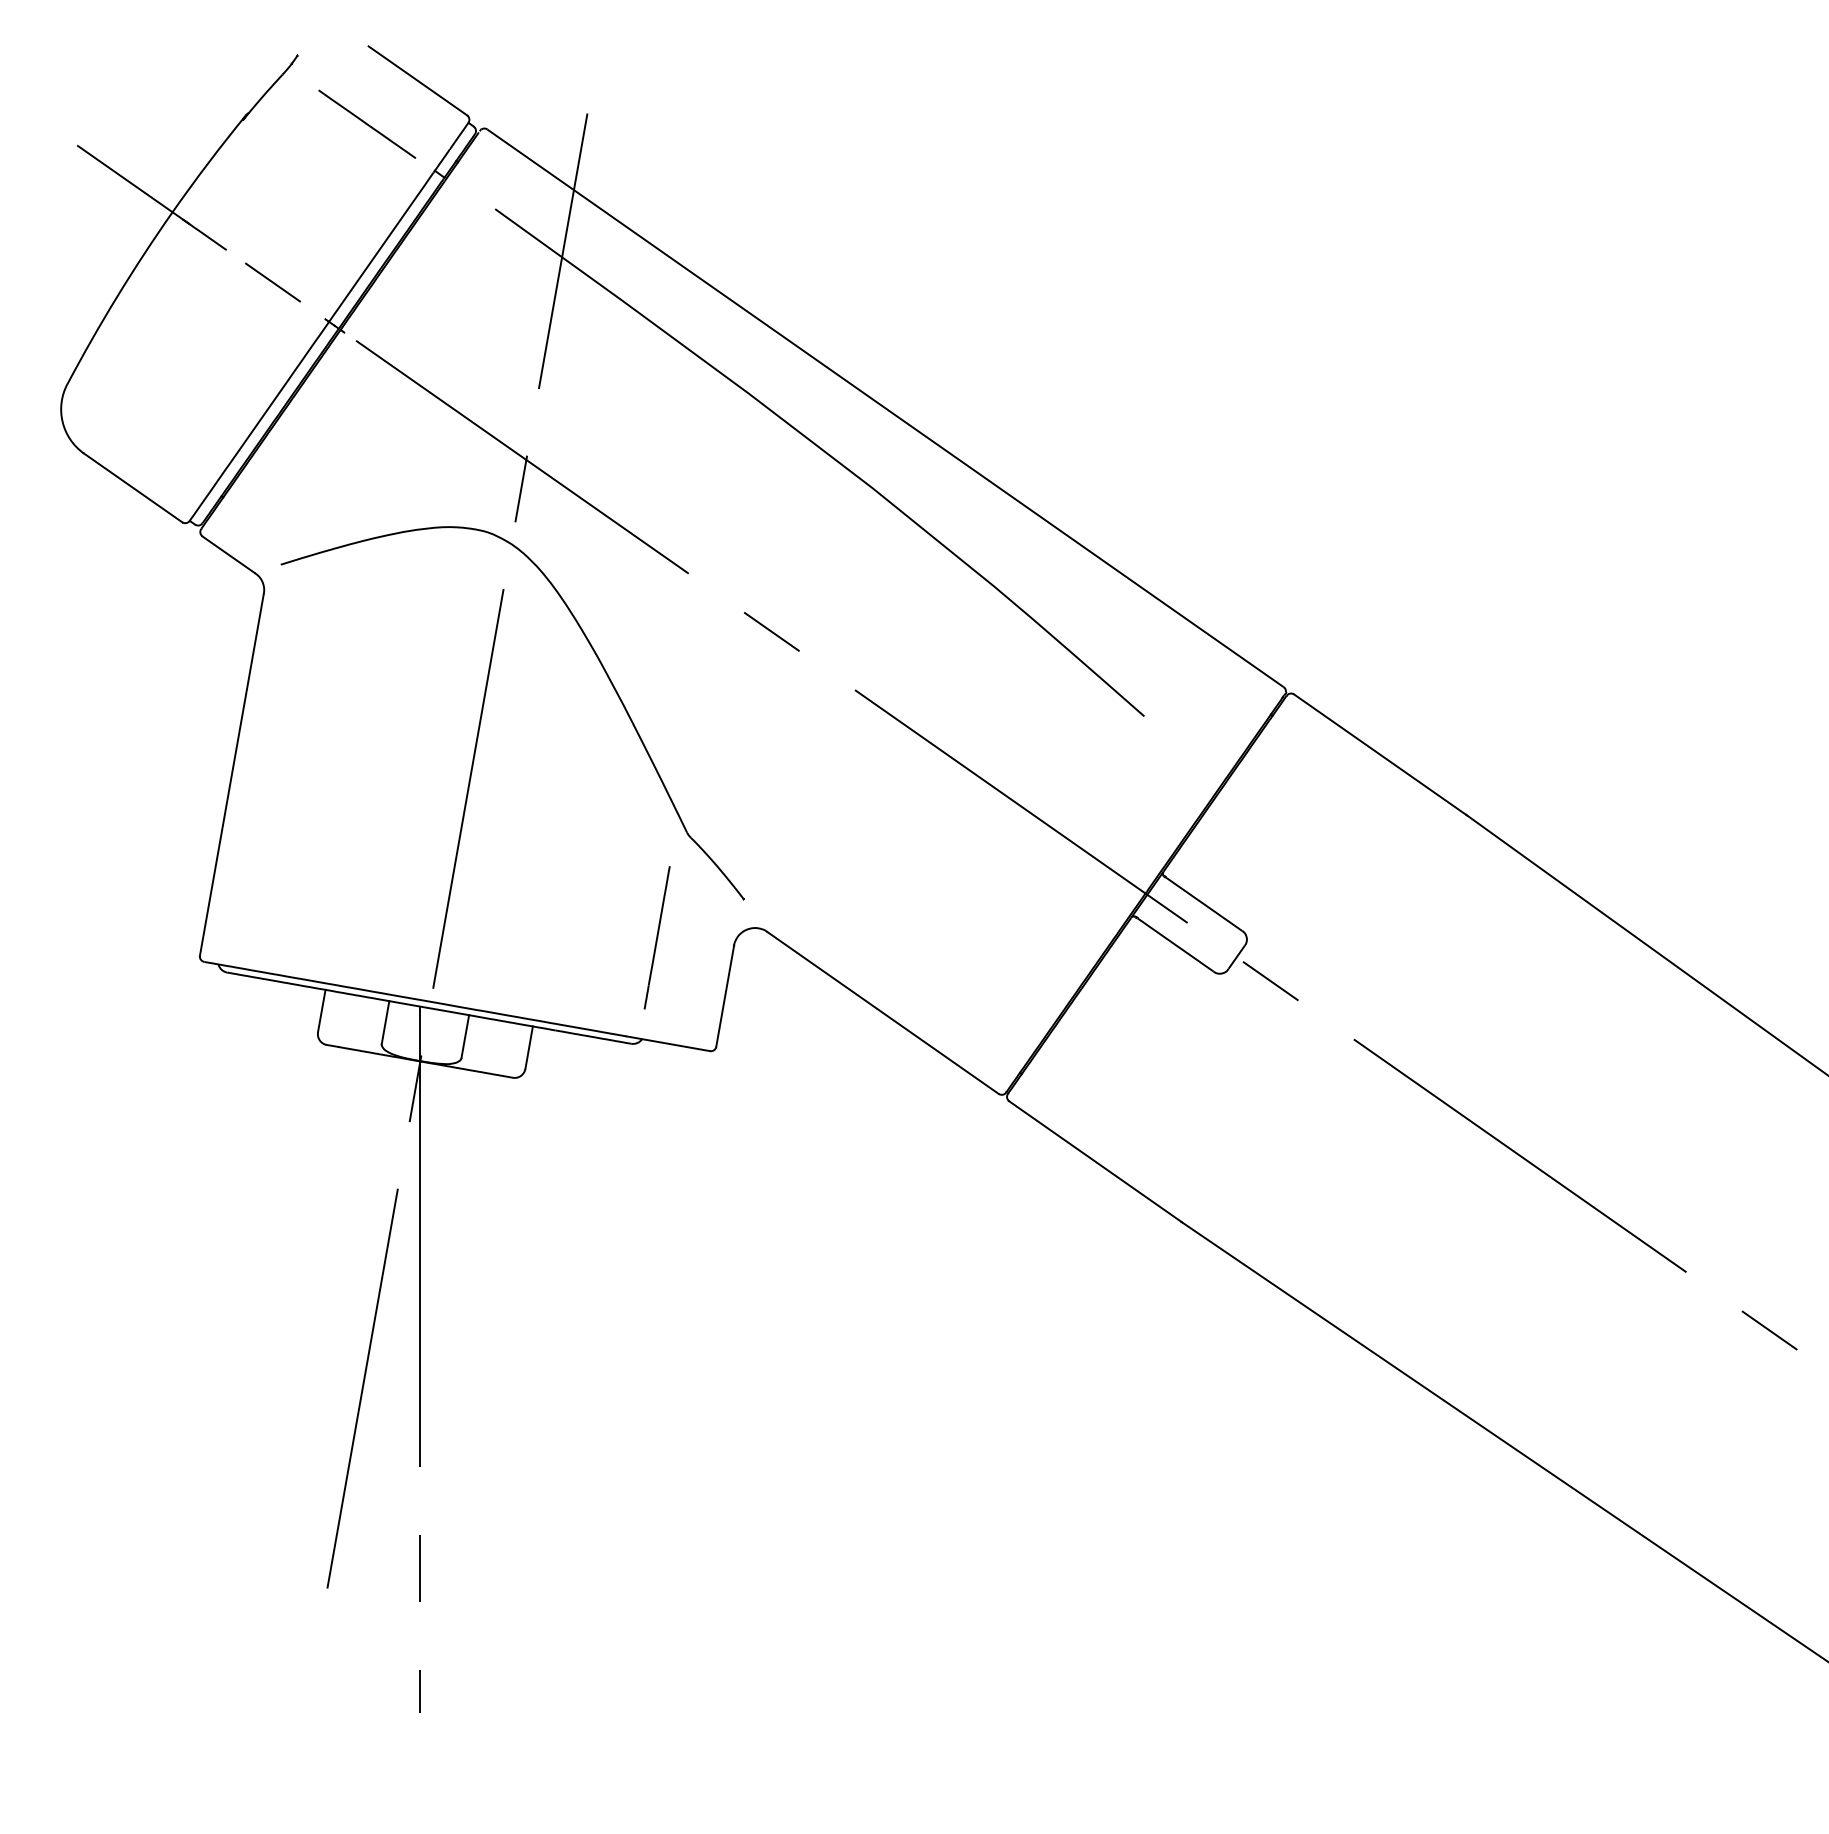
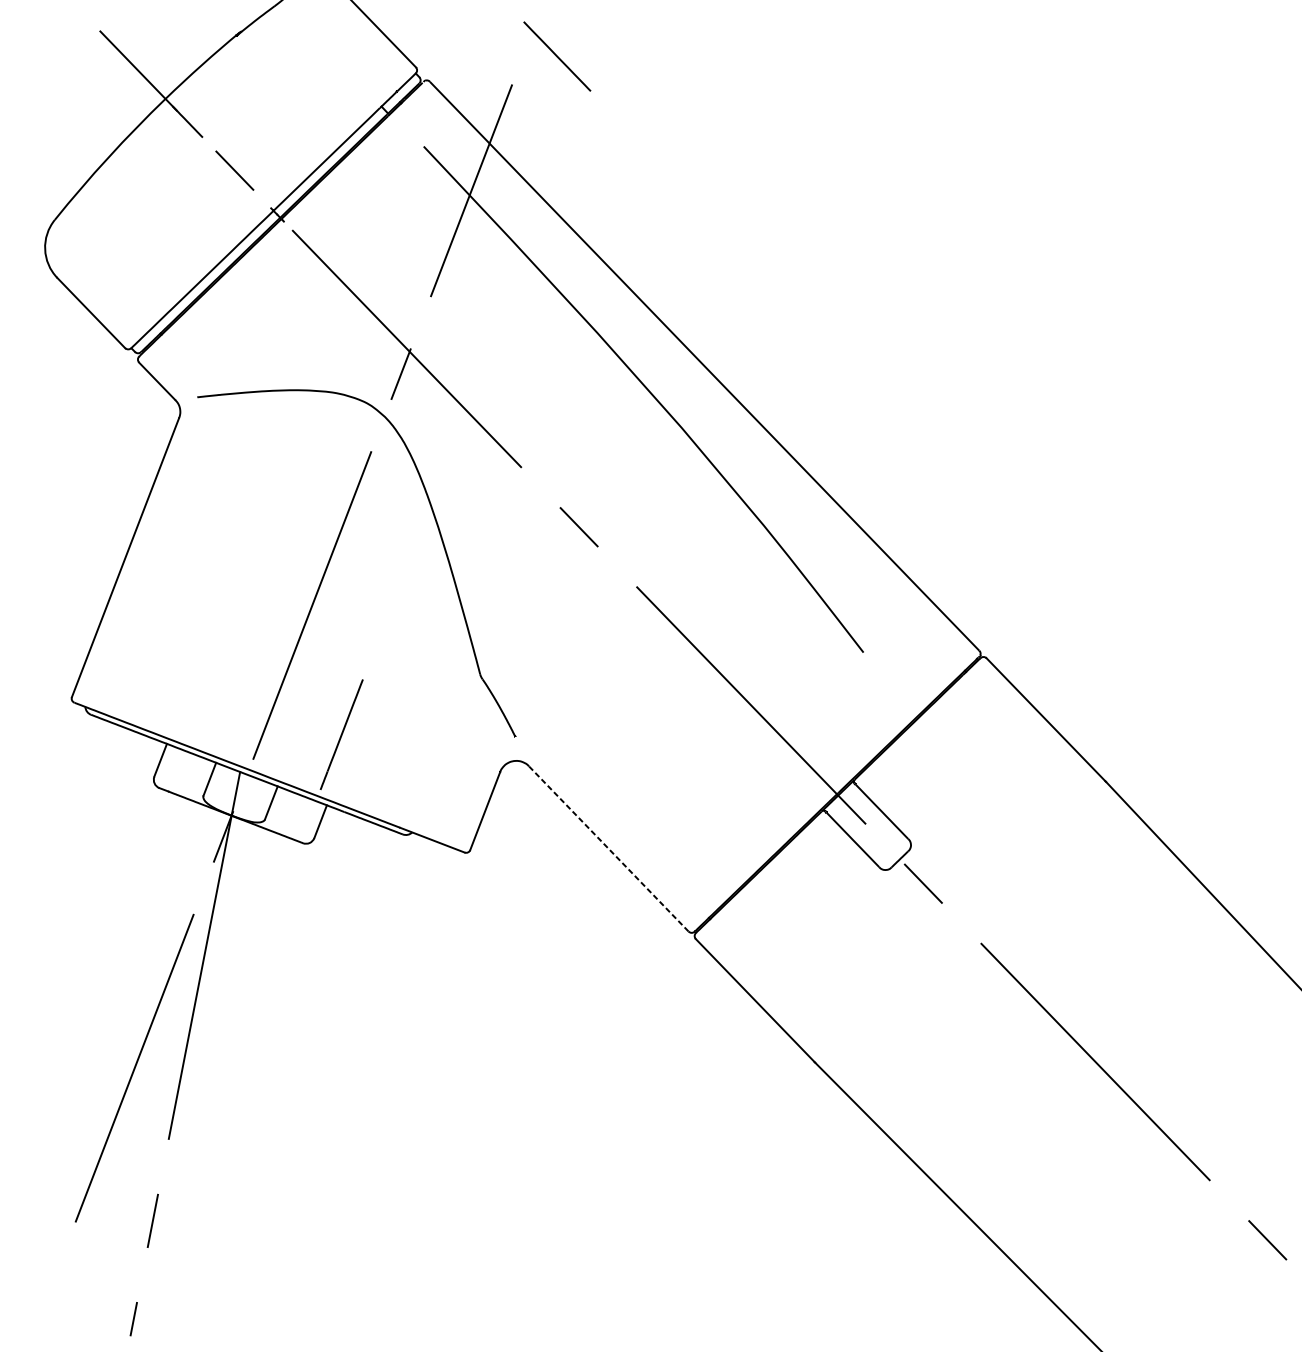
line: (367, 123) -> (557, 55), moved
line: (656, 937) -> (341, 734), moved
line: (883, 1013) -> (609, 849), solid -> dashed

